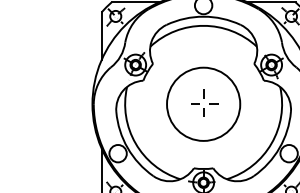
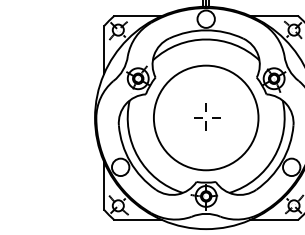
circle: (202, 103) -> (205, 117), size x1.43

